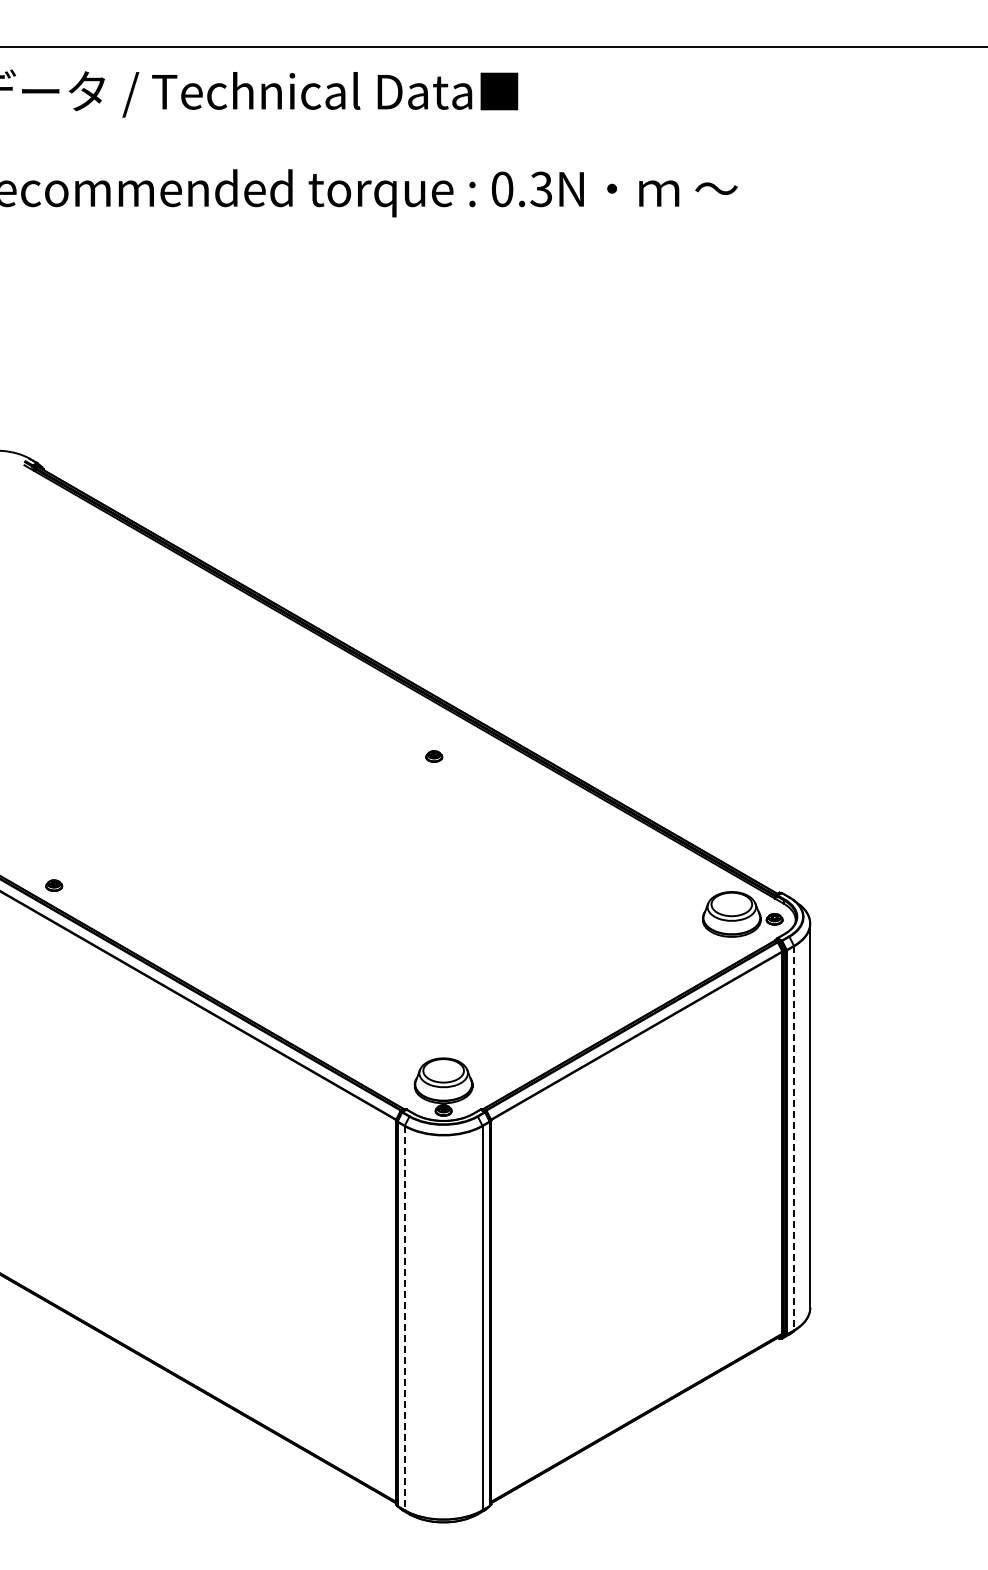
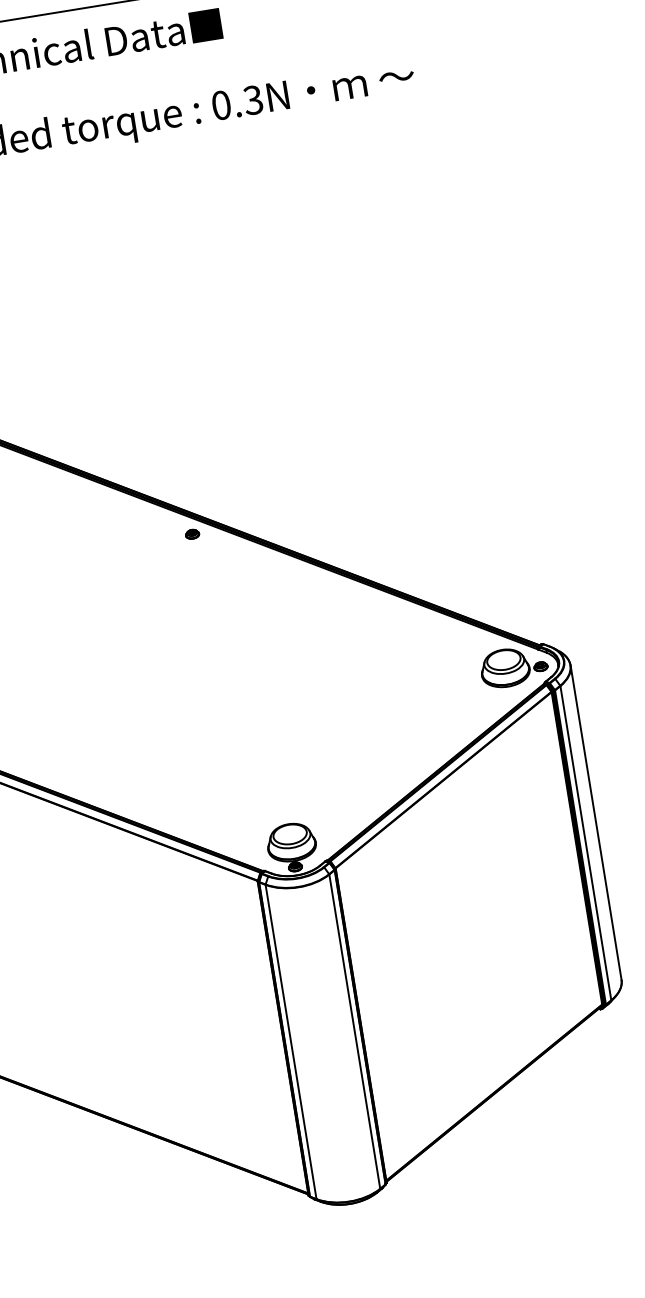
part: (434, 756) -> (192, 534), moved
line: (794, 1138) -> (586, 843), dashed -> solid
line: (404, 1318) -> (290, 1042), dashed -> solid

